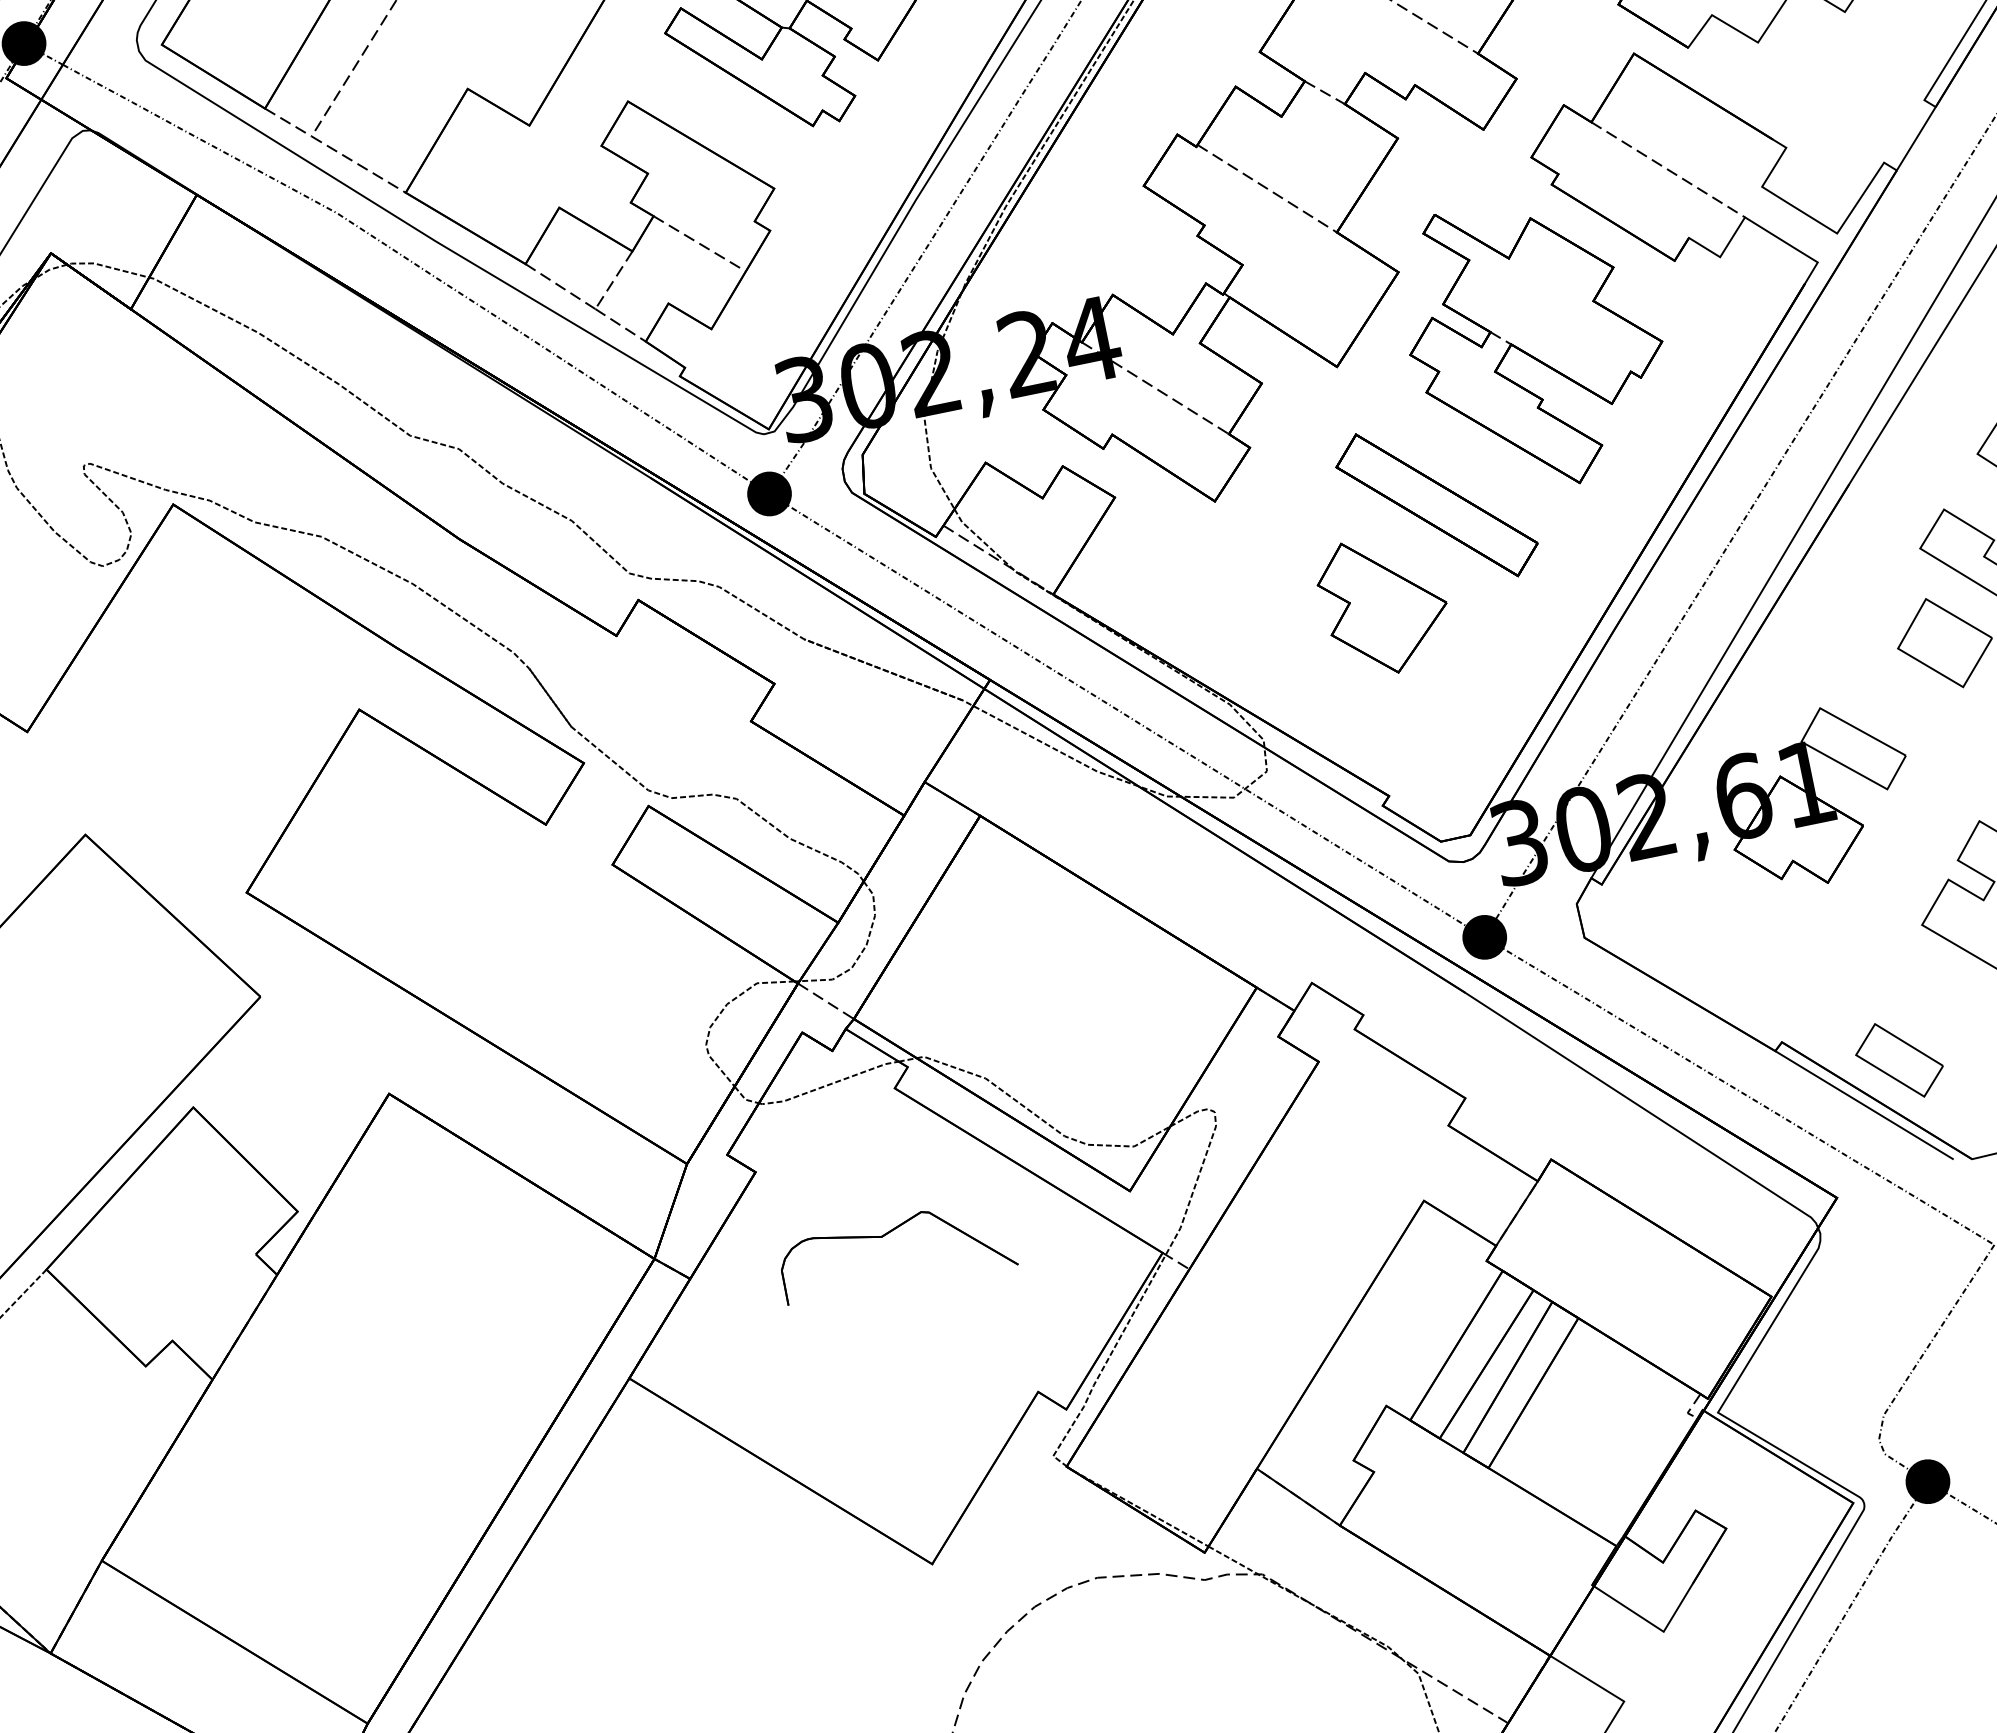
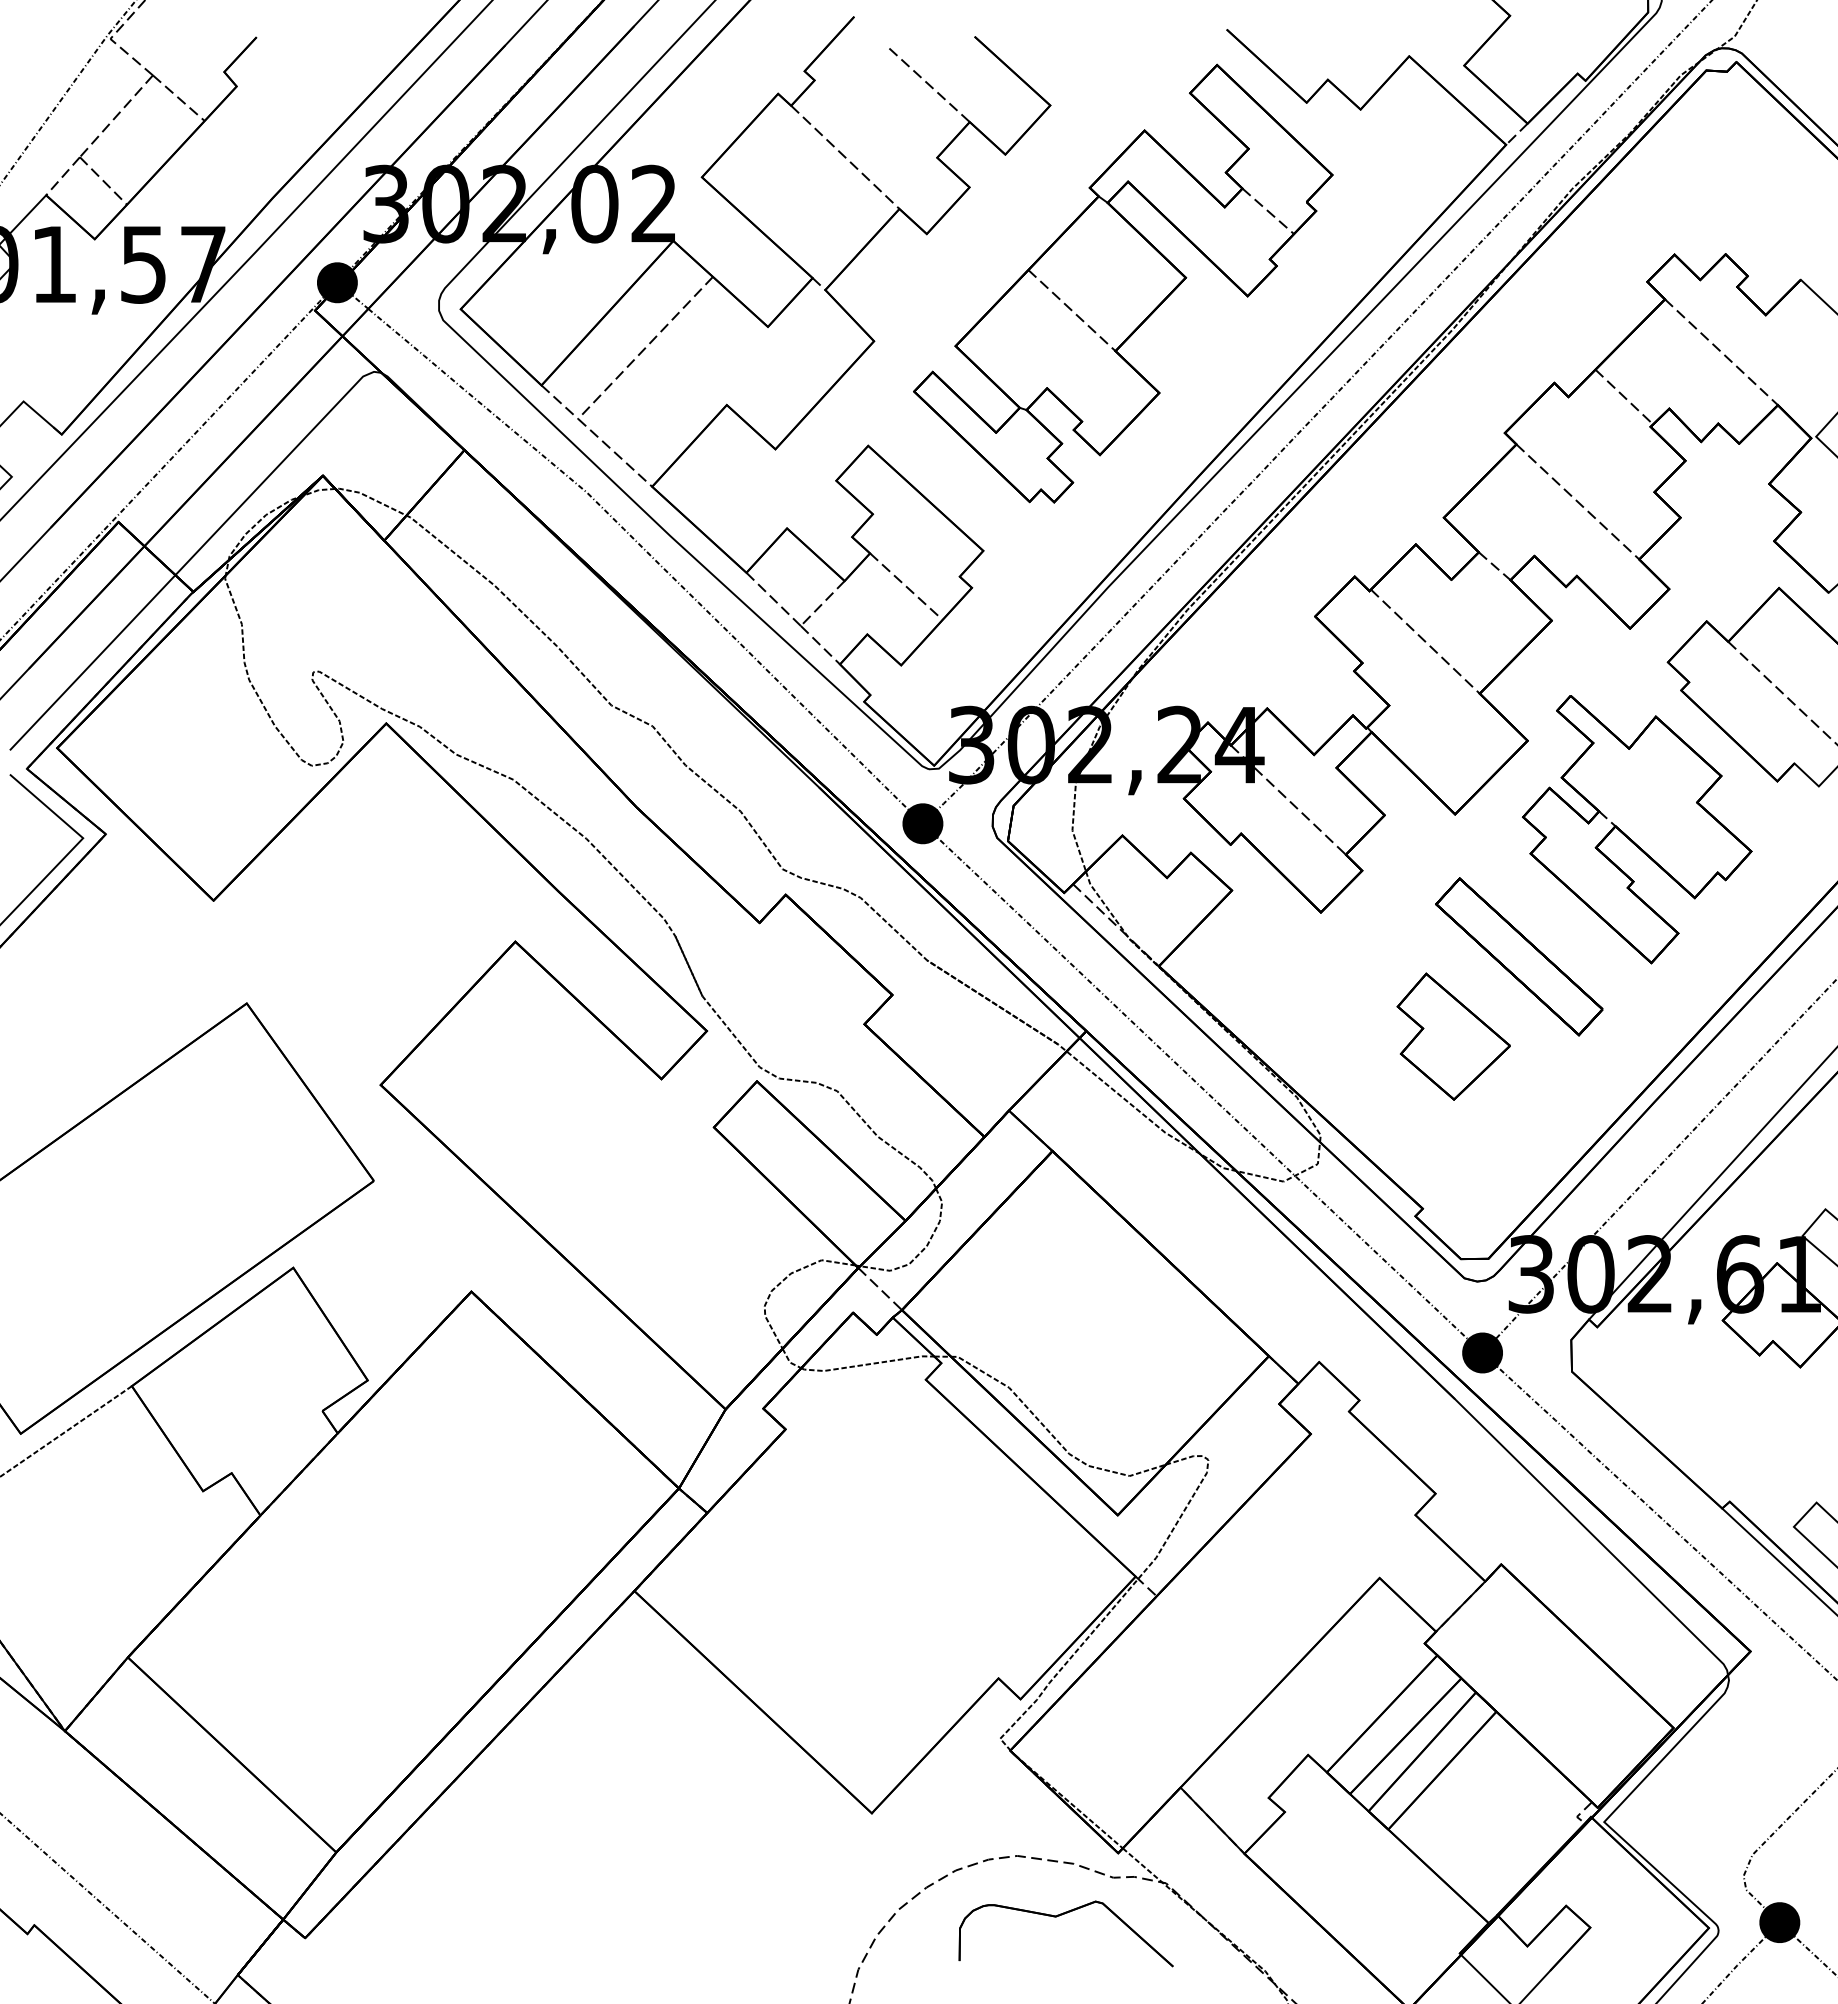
part: (885, 1235) -> (1059, 1916), moved

